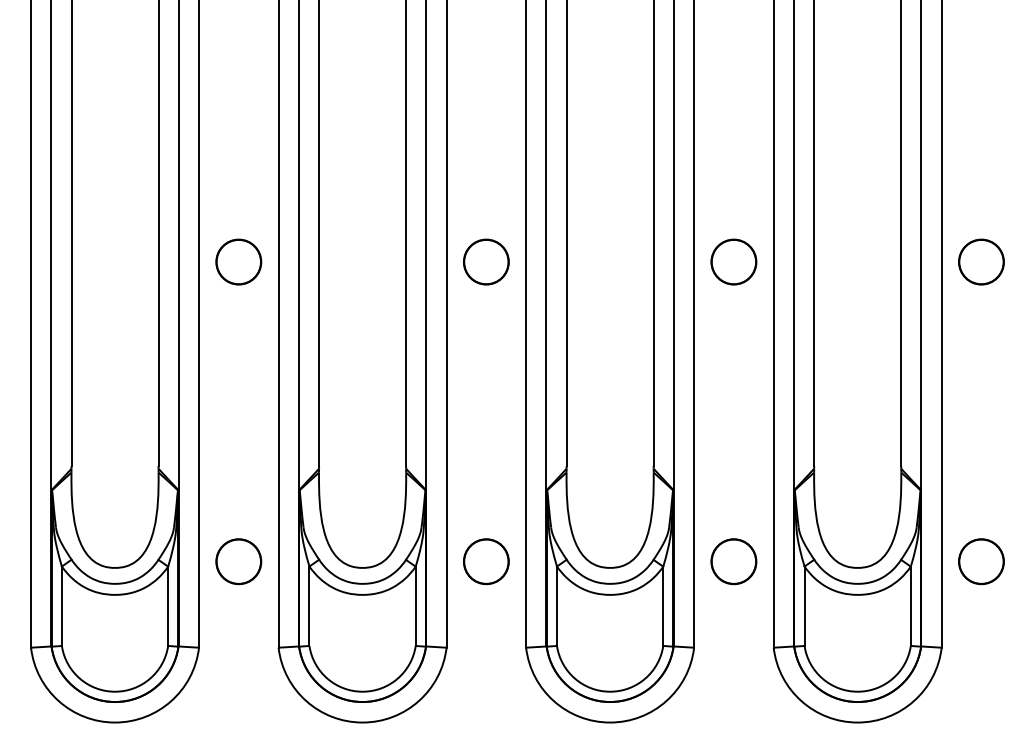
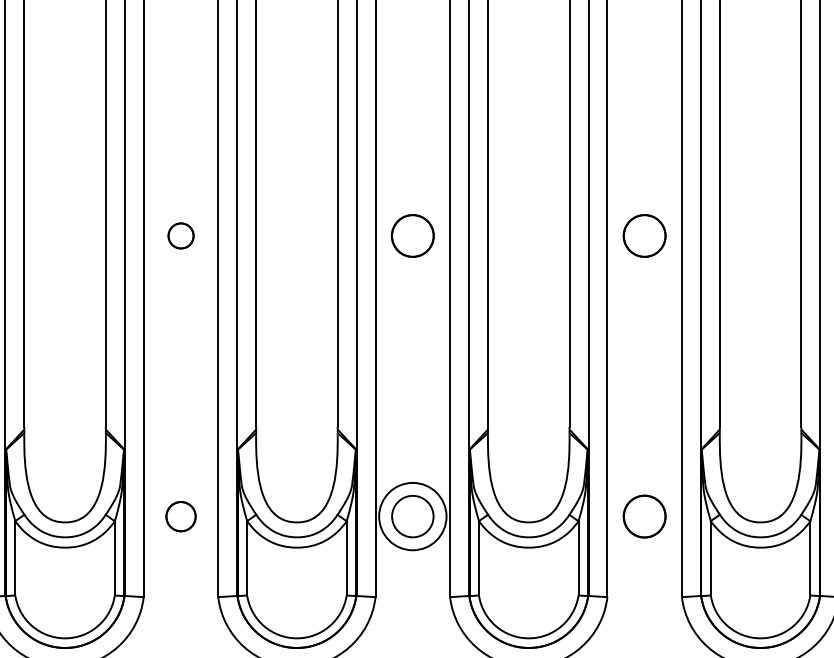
part: (238, 261) -> (180, 235), size x0.6
part: (238, 561) -> (180, 516), size x0.7
circle: (485, 561) -> (412, 516), size x1.6

